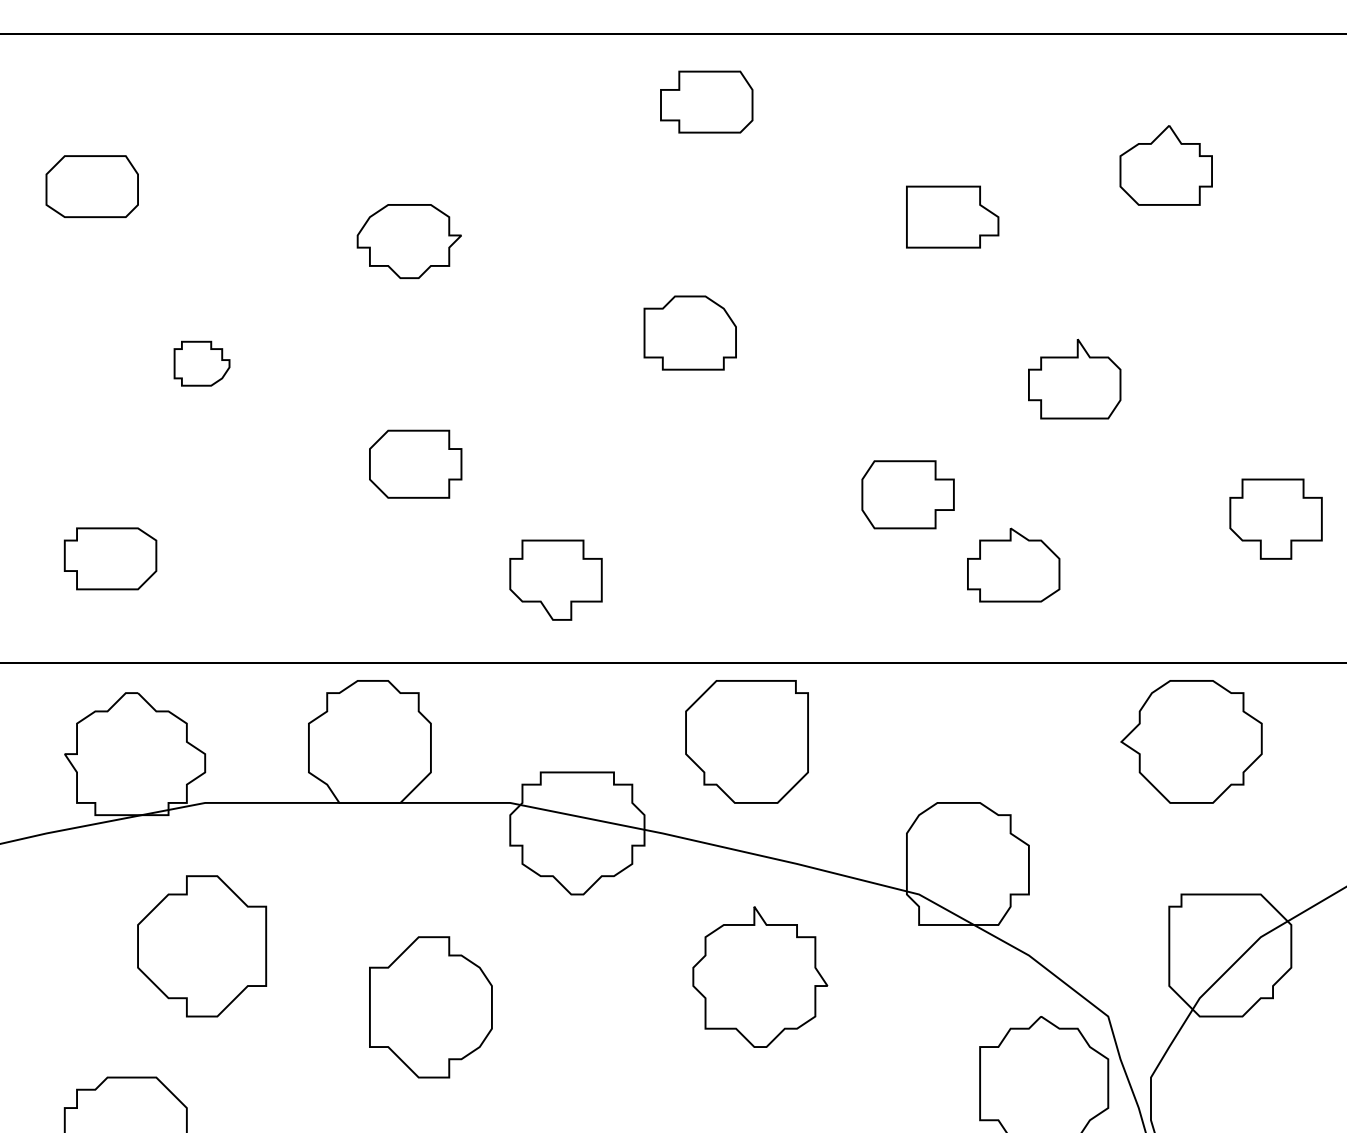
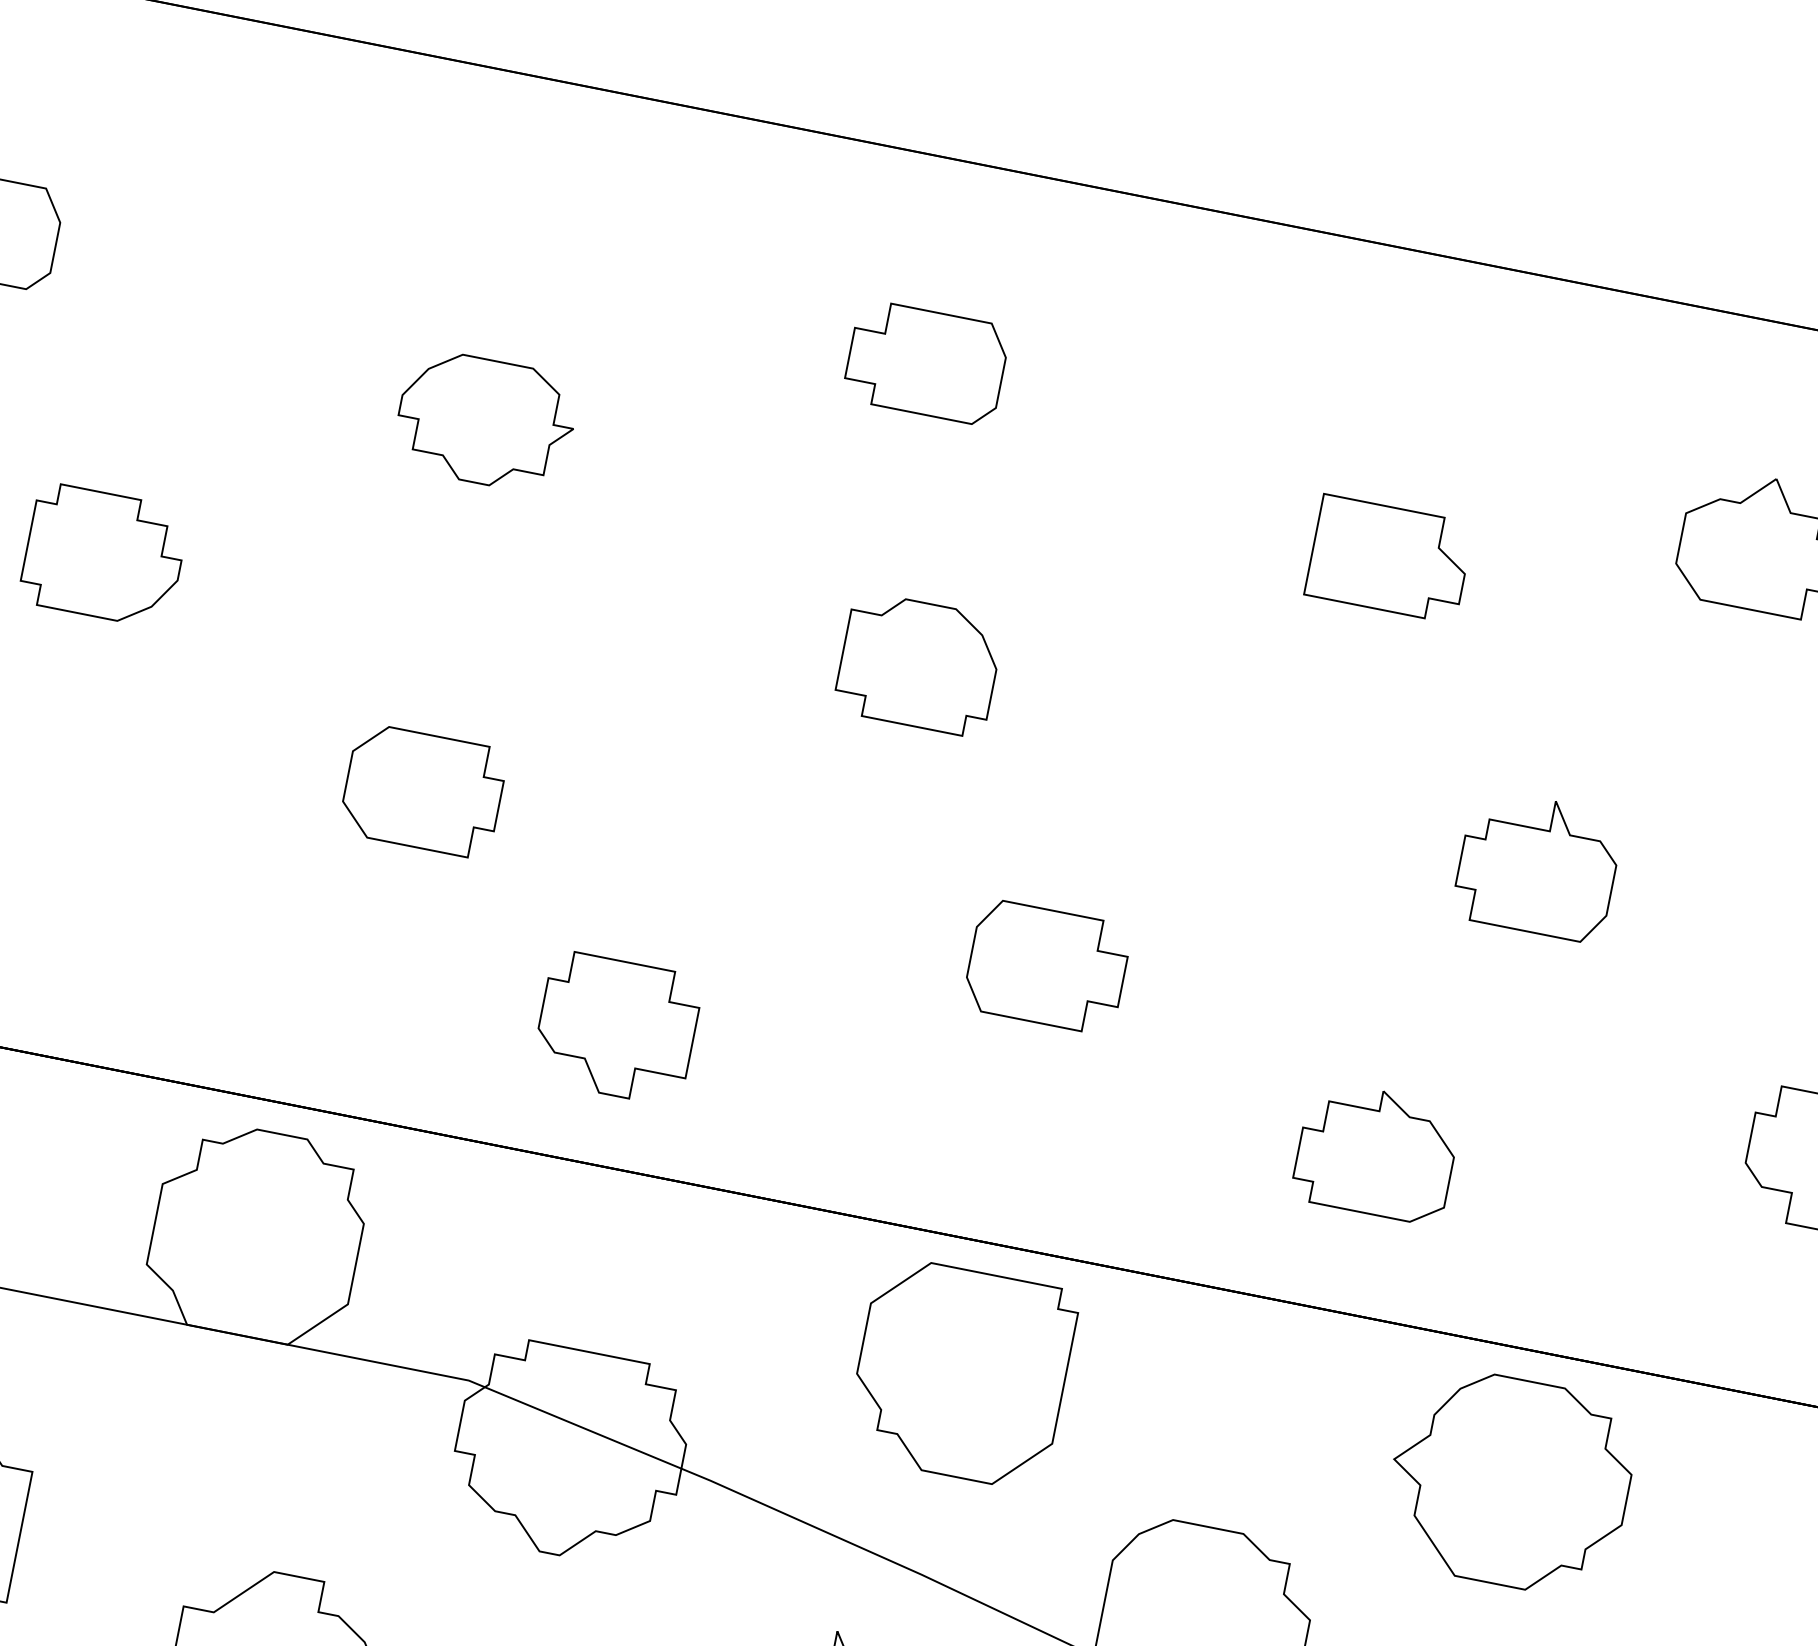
part: (706, 101) -> (926, 361), moved
part: (201, 363) -> (103, 555), size x1.67
part: (907, 494) -> (1046, 966), moved
part: (746, 741) -> (960, 1372), moved
part: (1191, 741) -> (1509, 1481), moved

